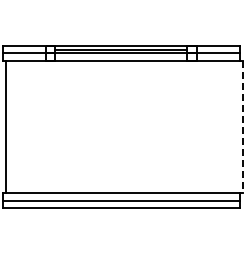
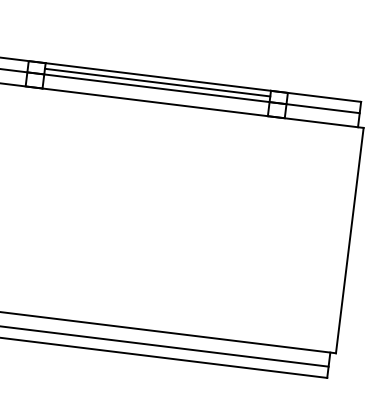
line: (243, 127) -> (350, 241), dashed -> solid

